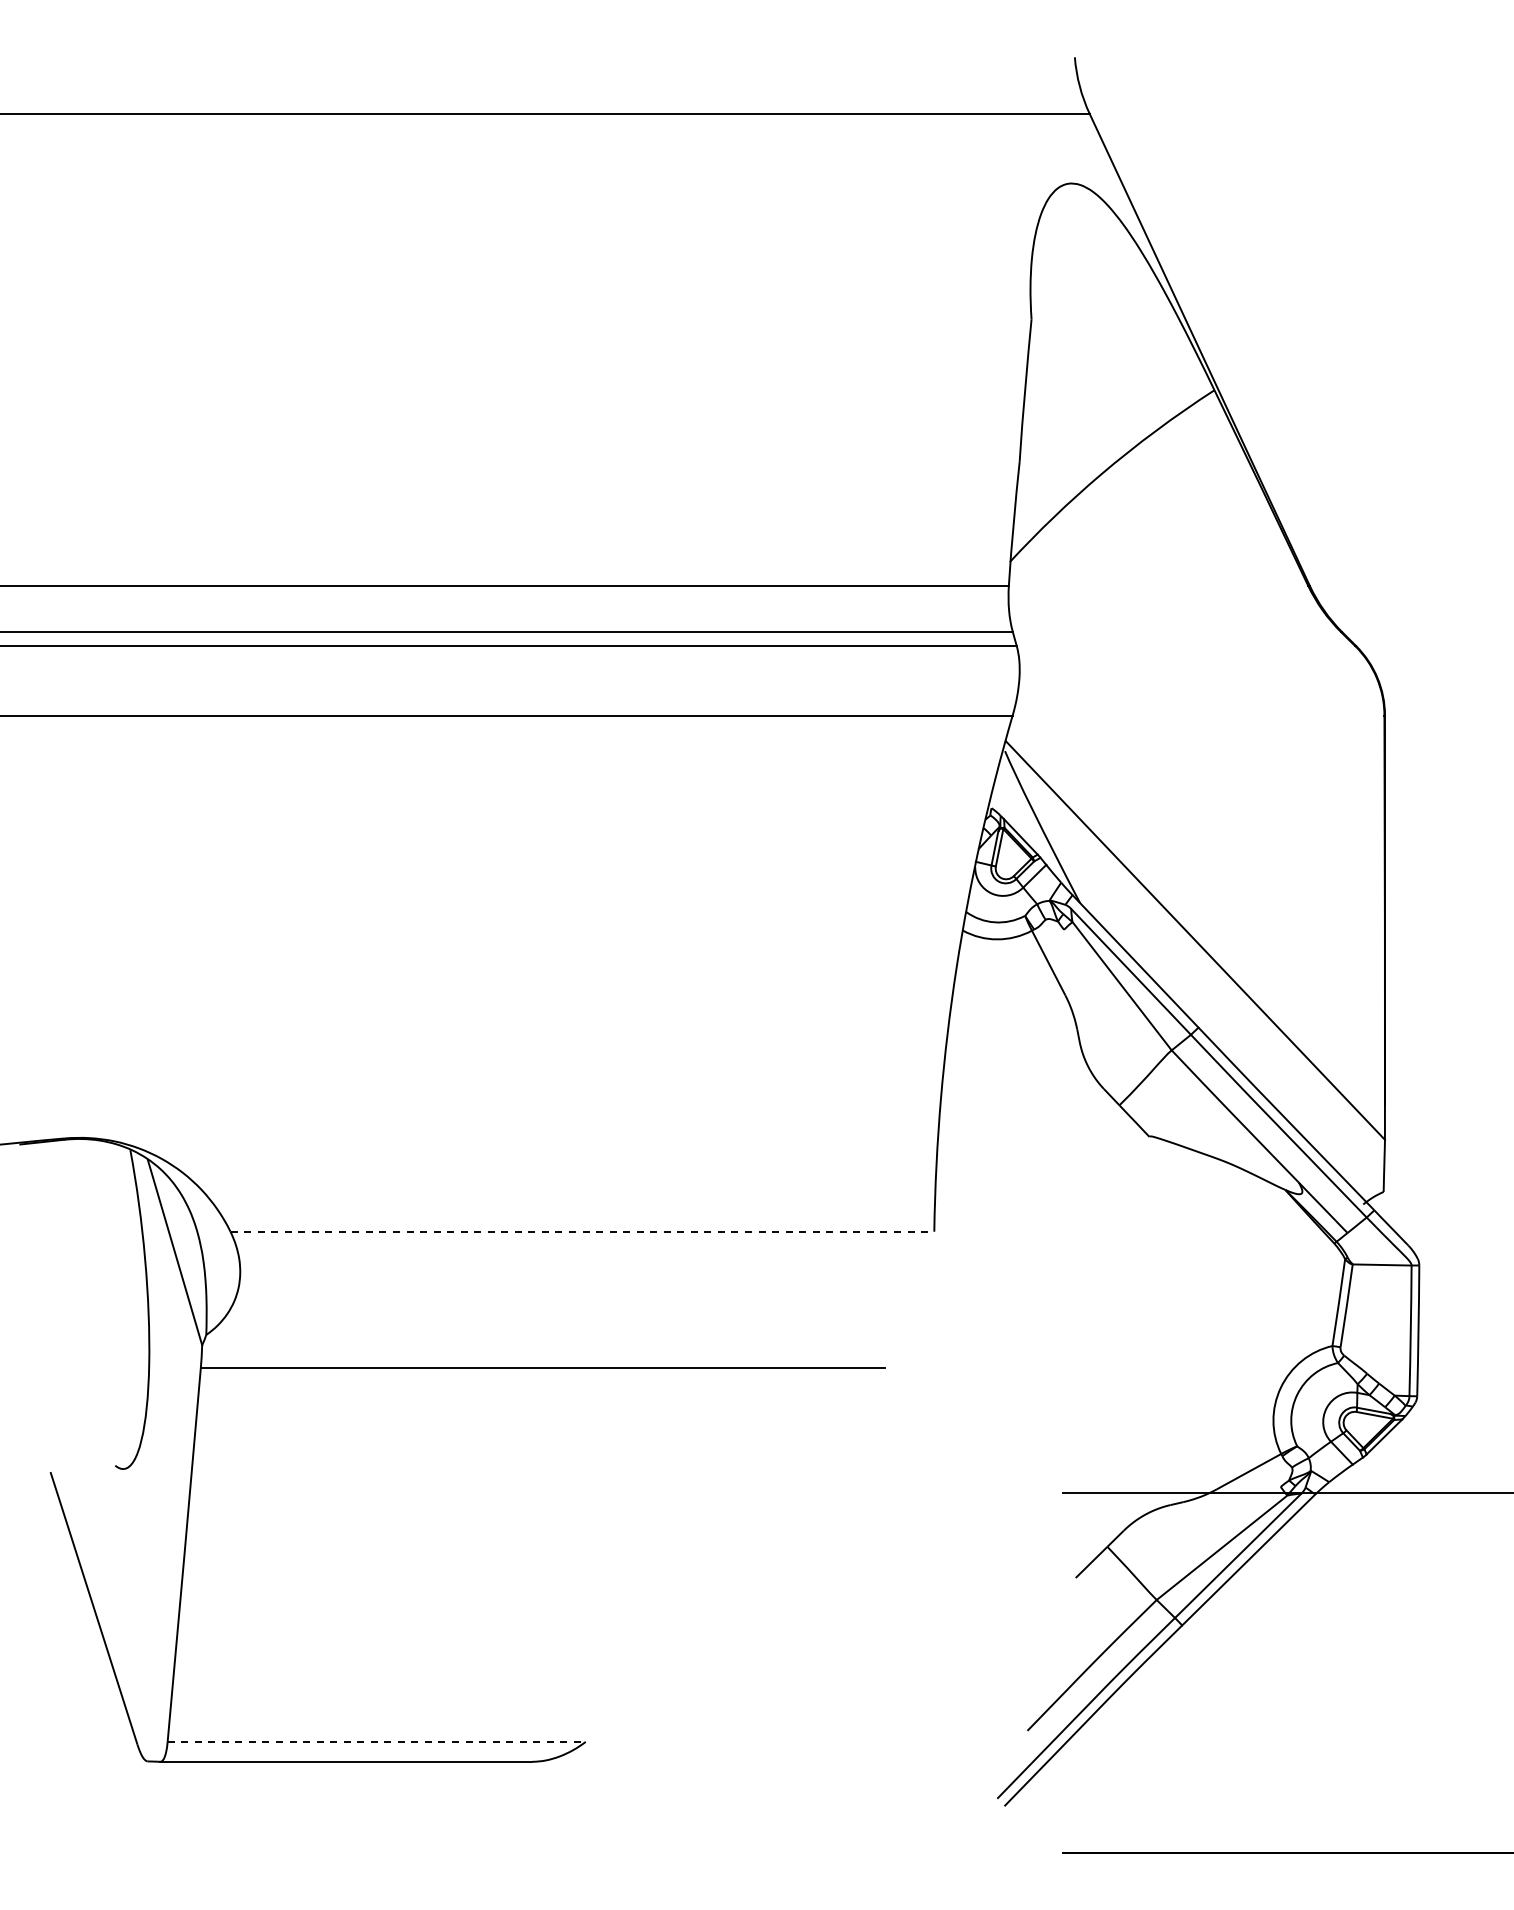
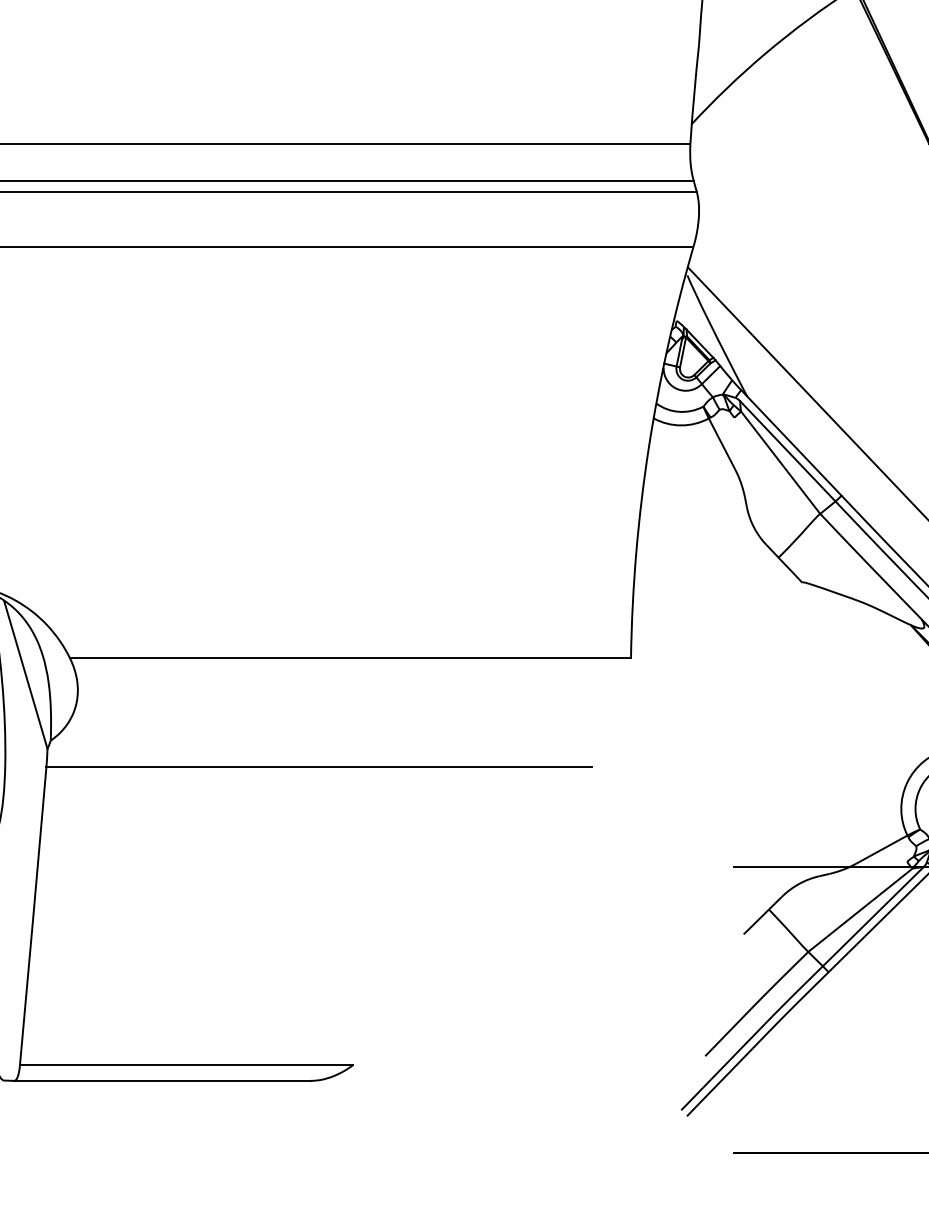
line: (582, 1231) -> (350, 658), dashed -> solid
line: (377, 1741) -> (187, 1064), dashed -> solid

